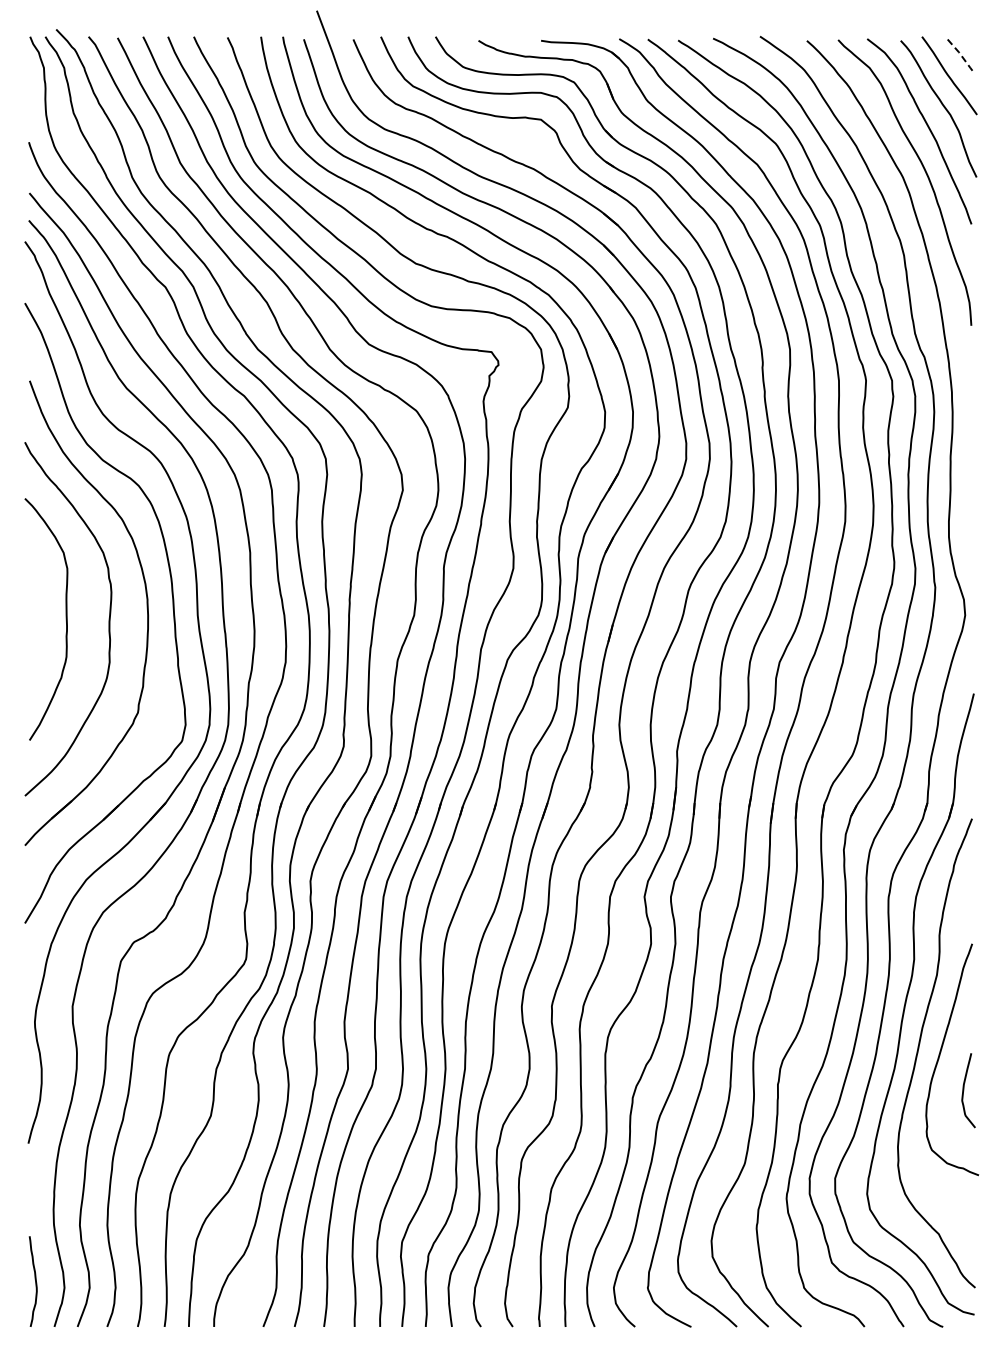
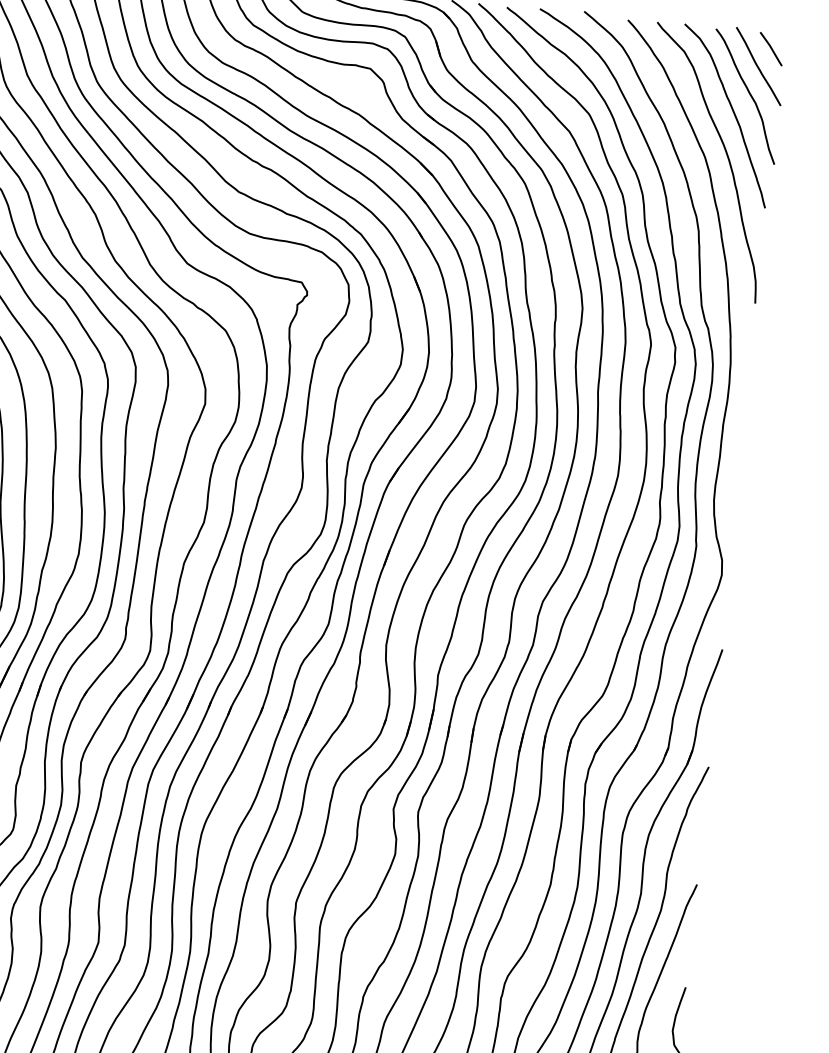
line: (961, 56) -> (771, 49), dashed -> solid

